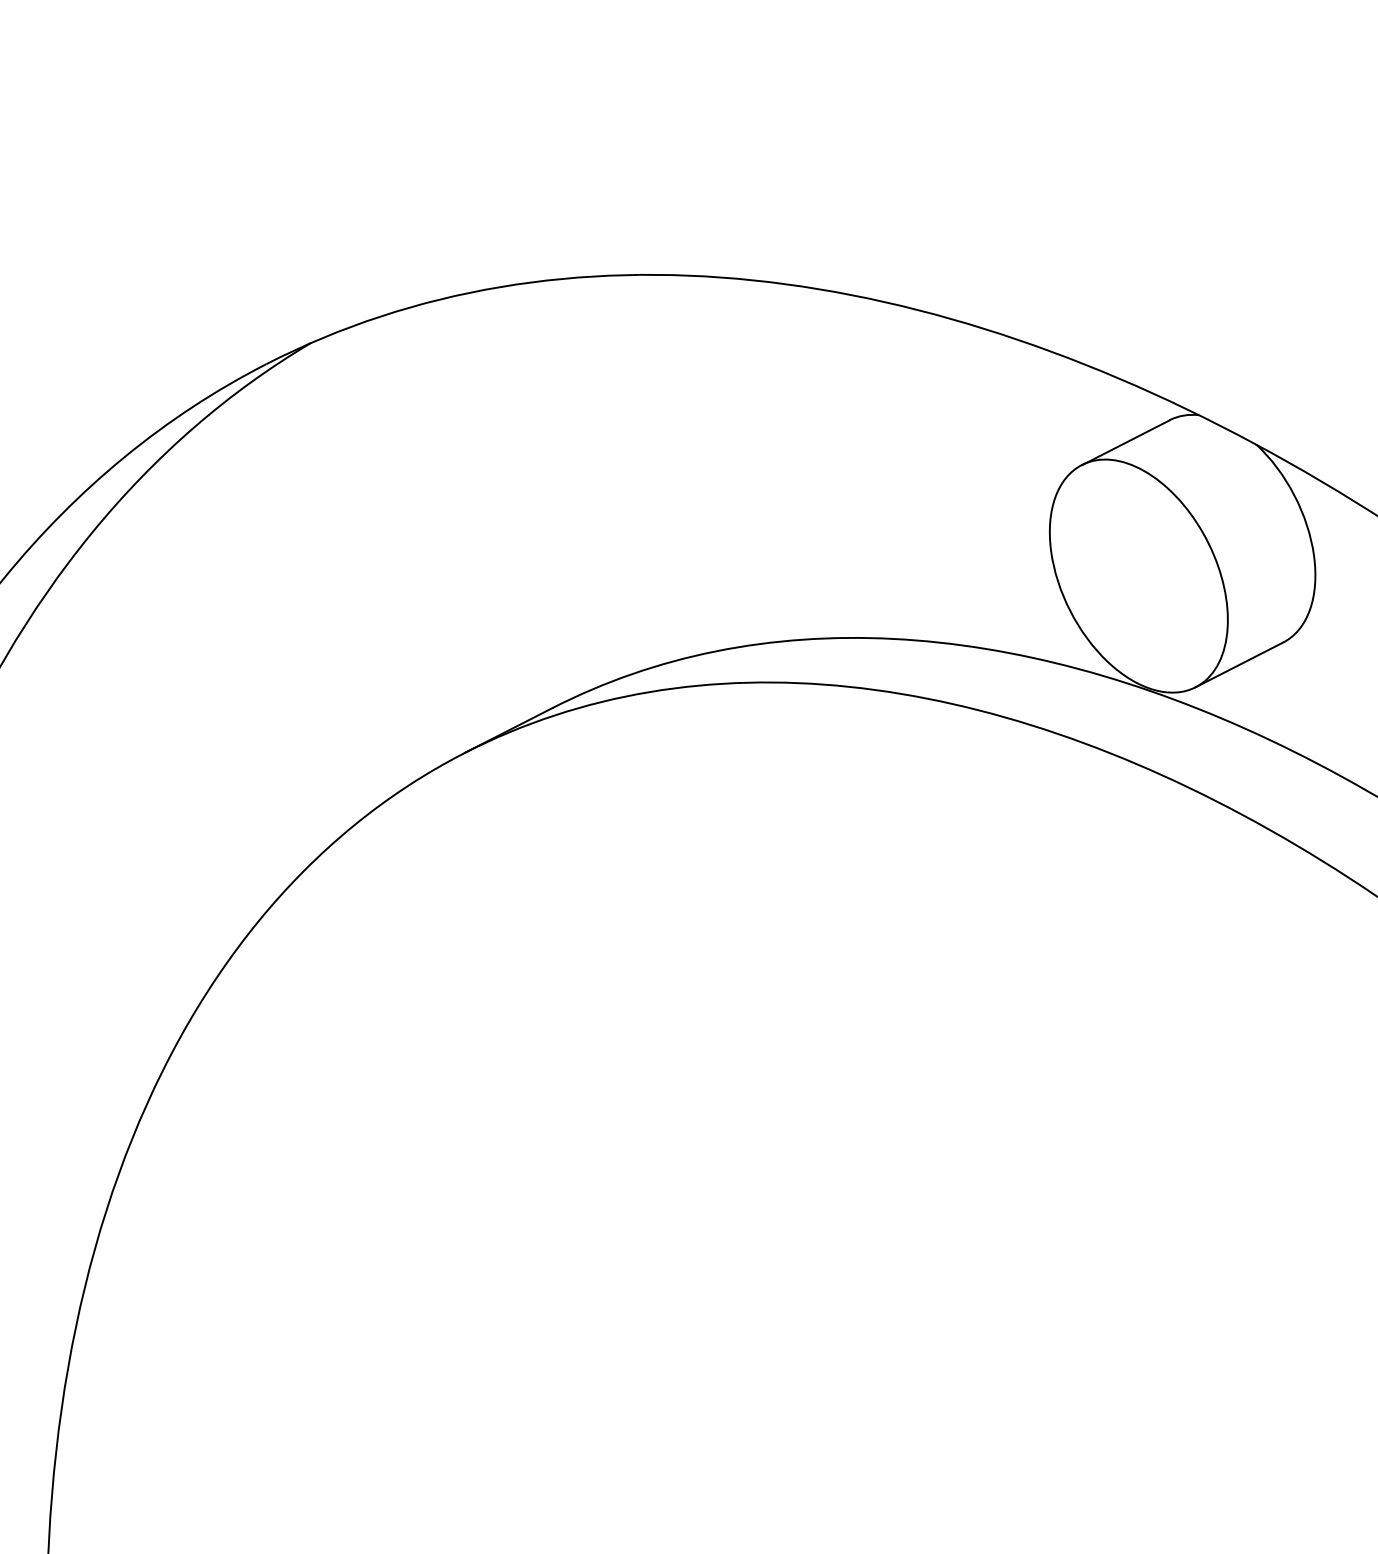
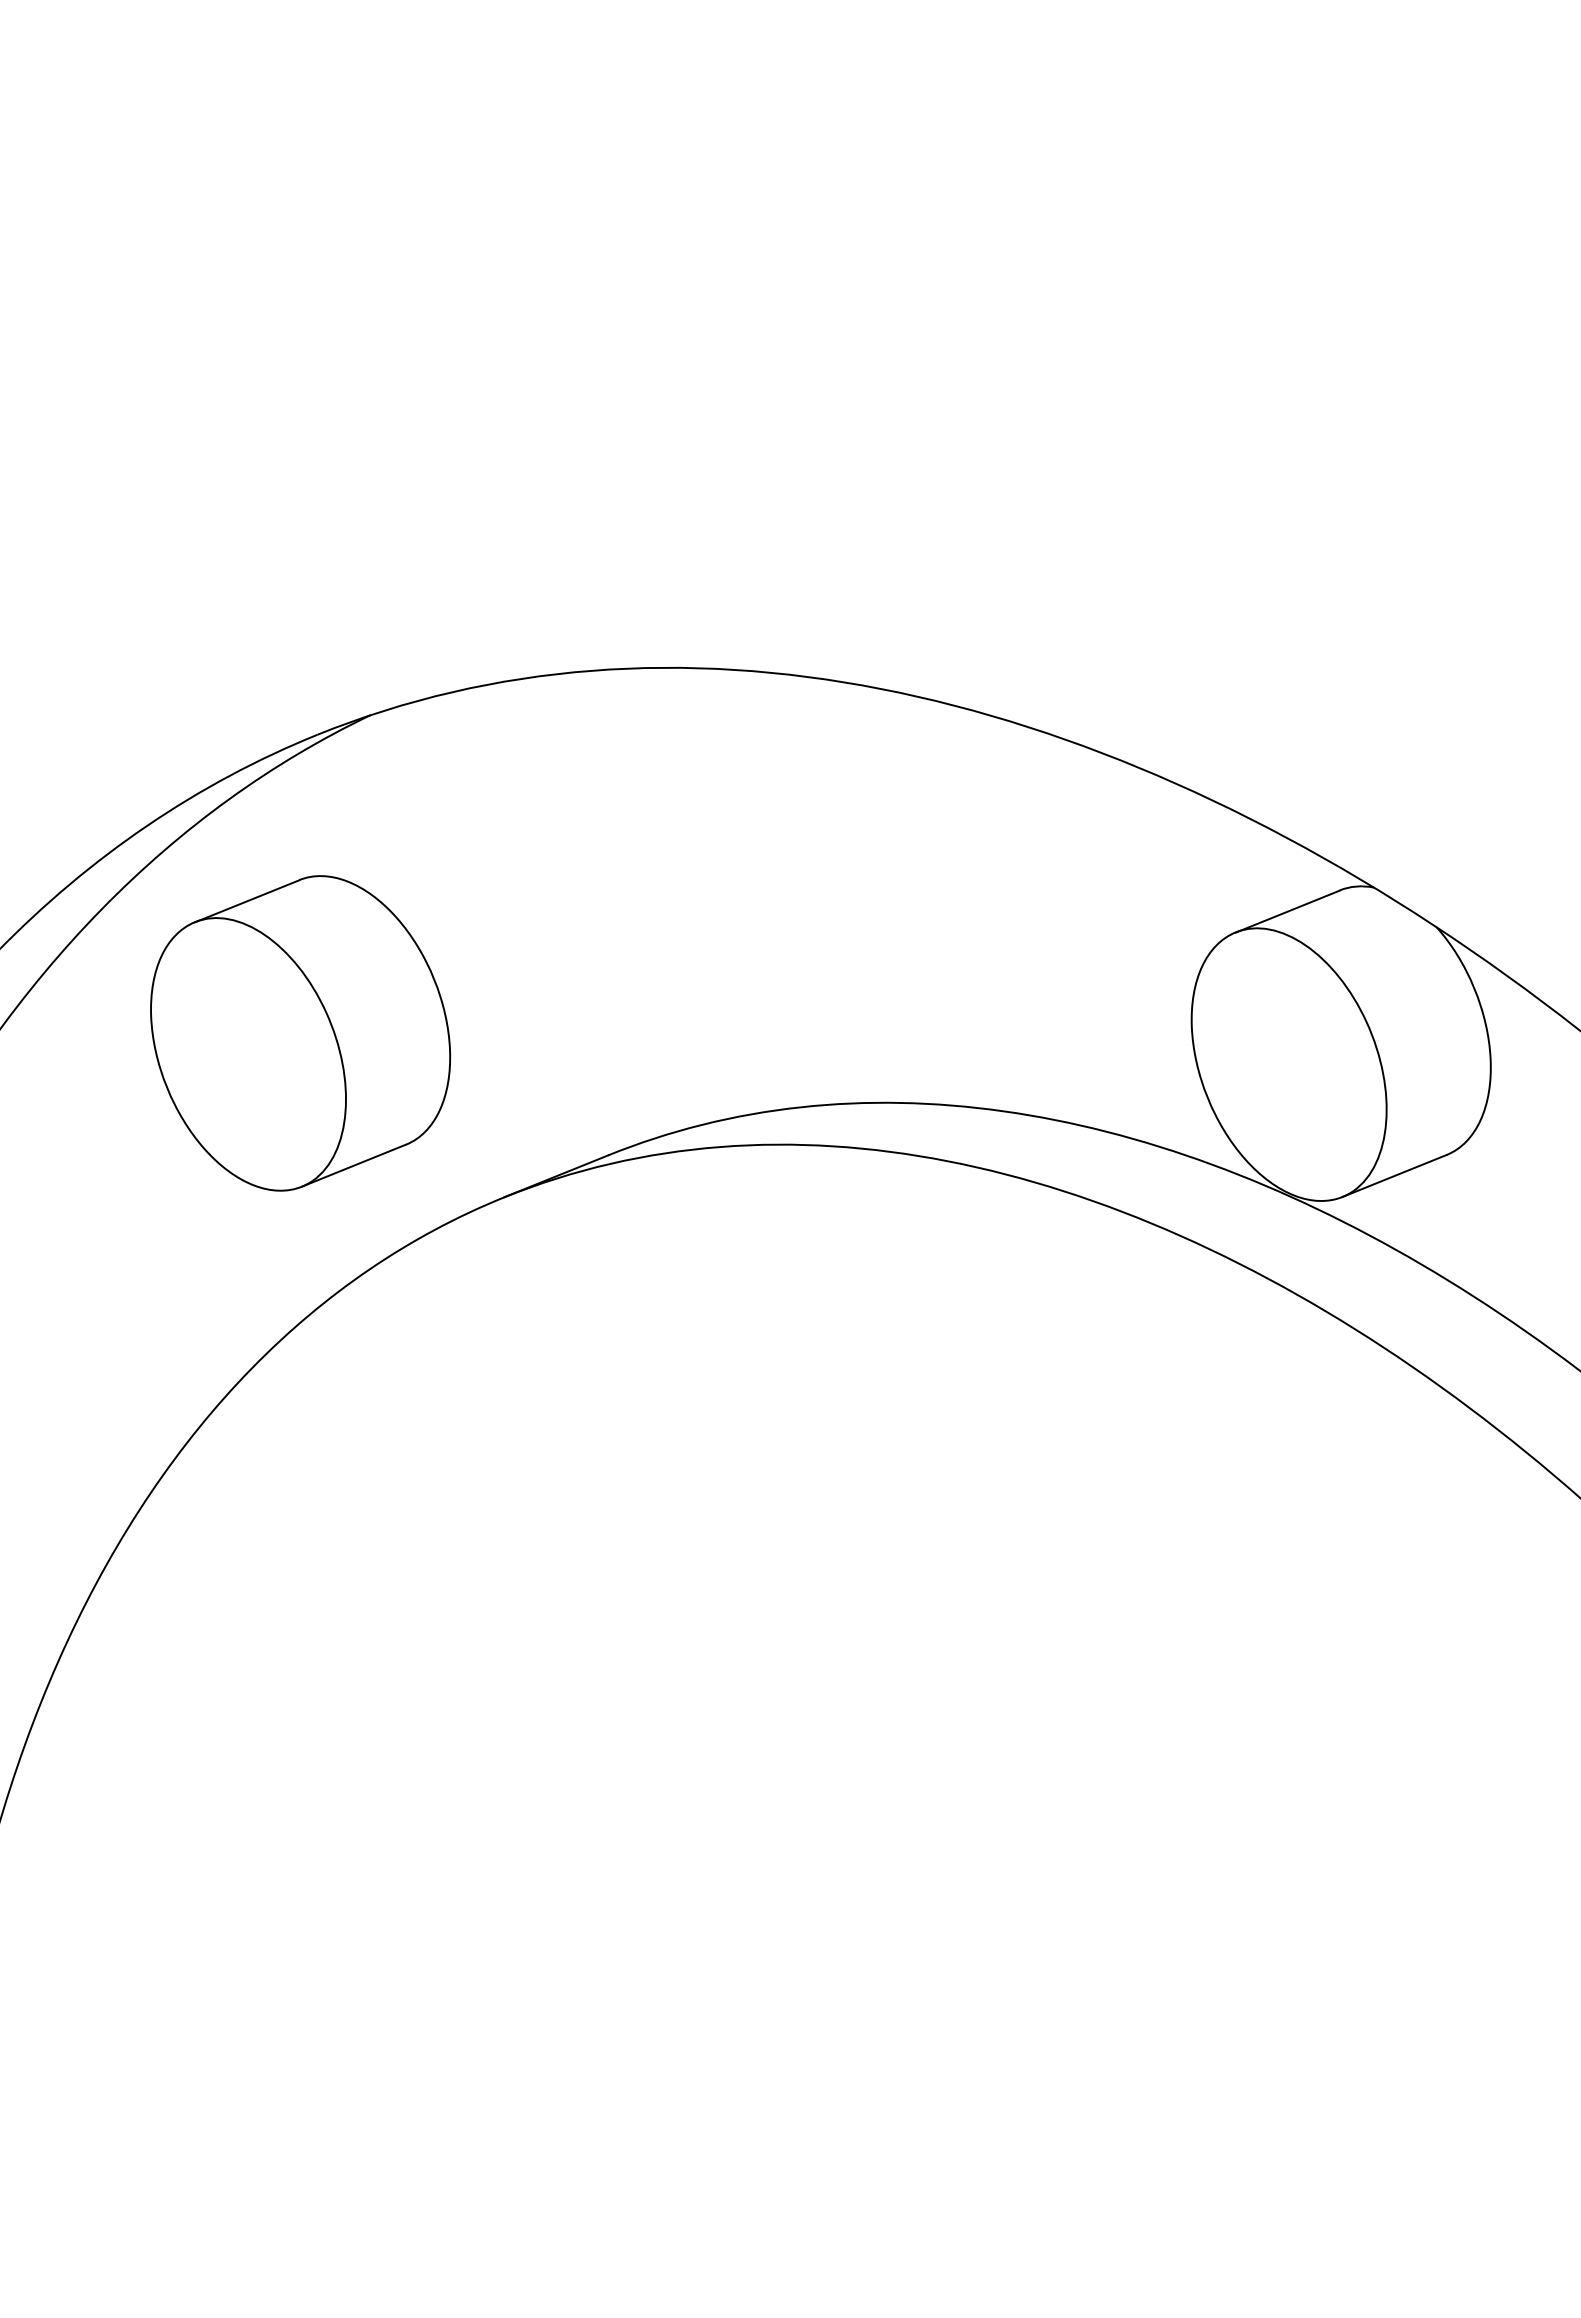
part: (274, 625) -> (300, 1033), added

